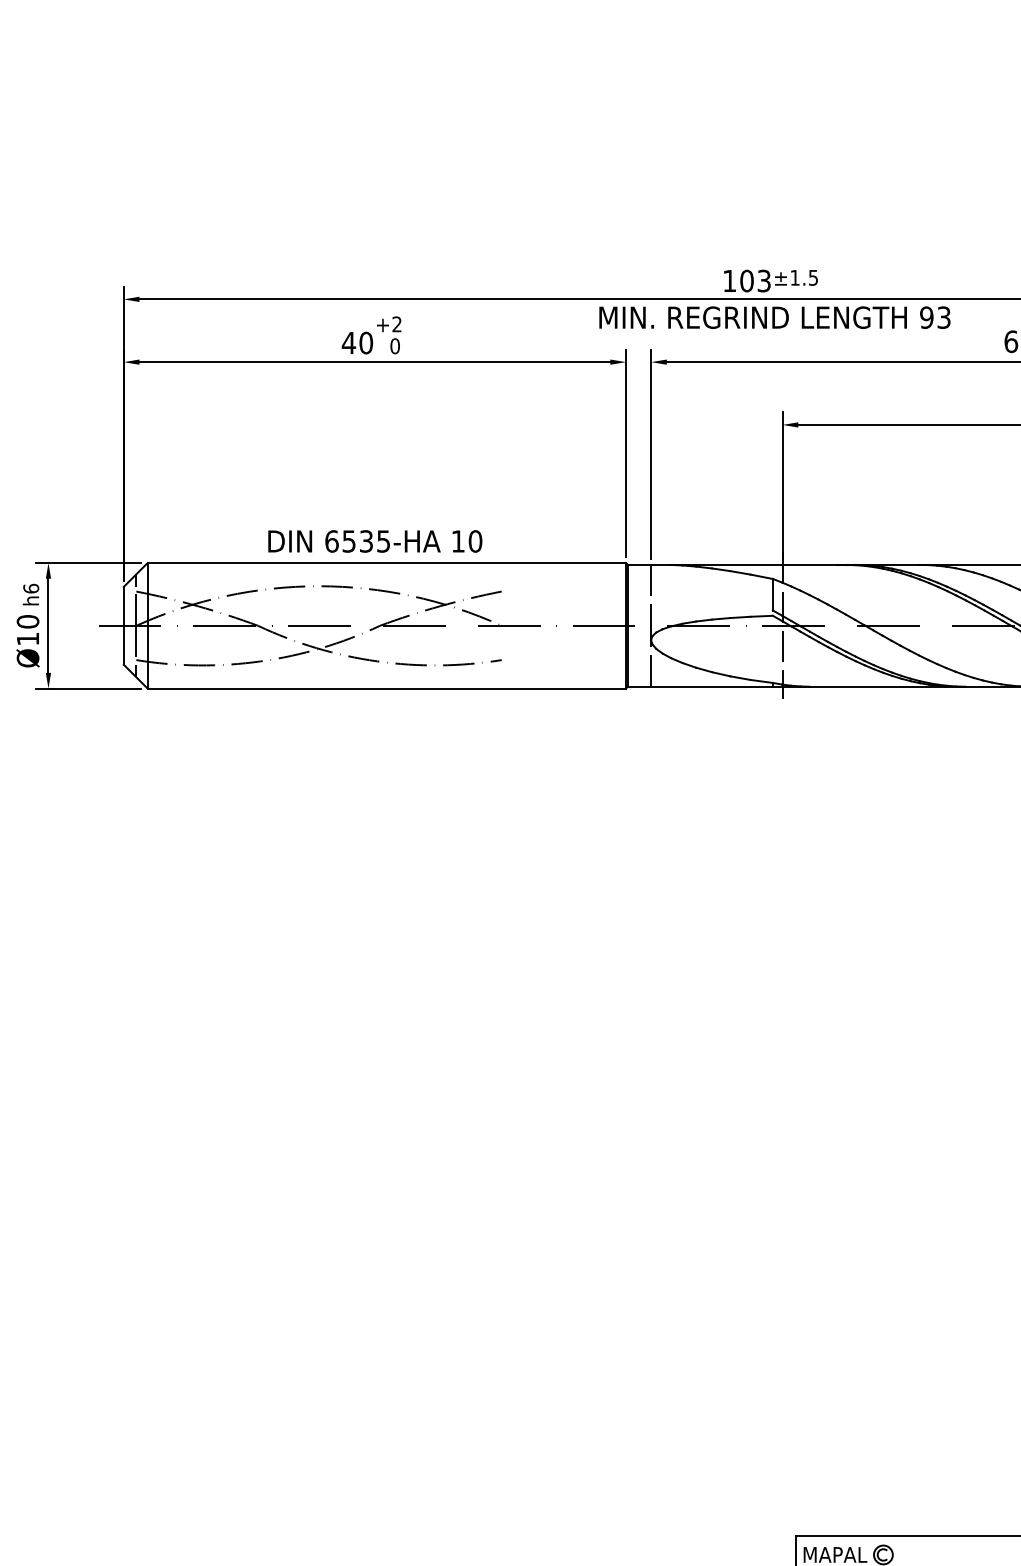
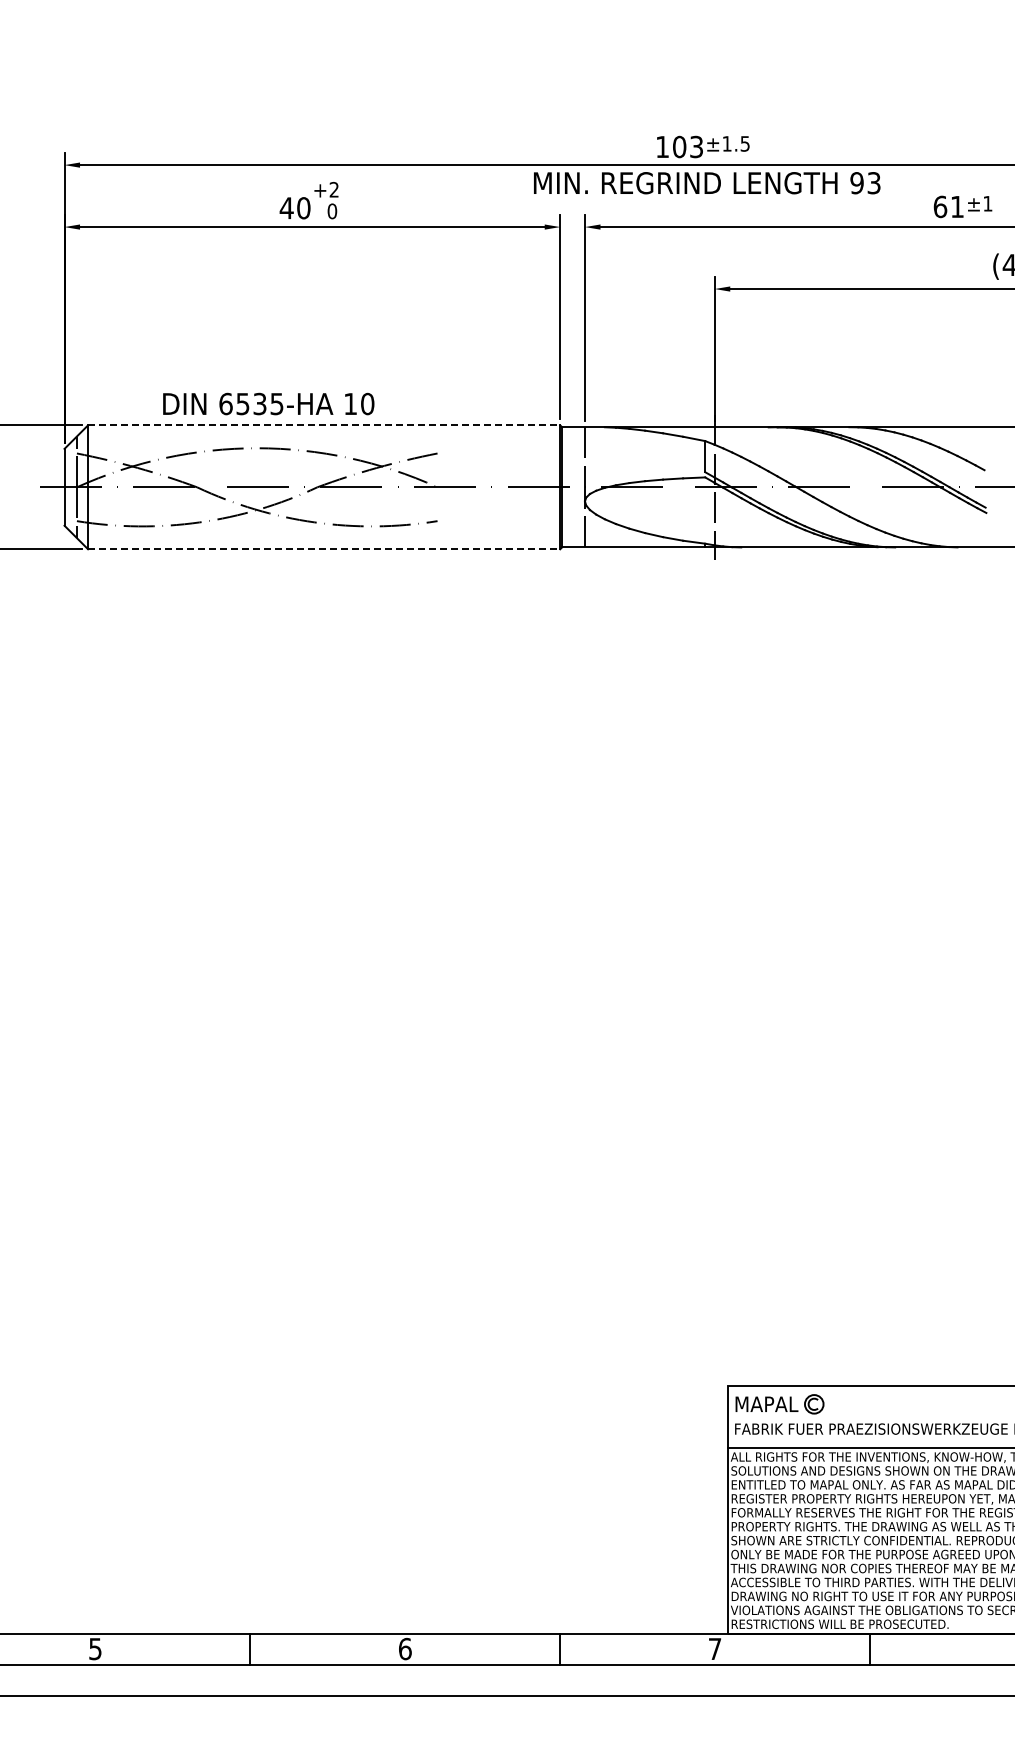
text: (375, 540) -> (268, 403), moved
line: (387, 563) -> (324, 425), solid -> dashed
line: (387, 688) -> (324, 549), solid -> dashed

